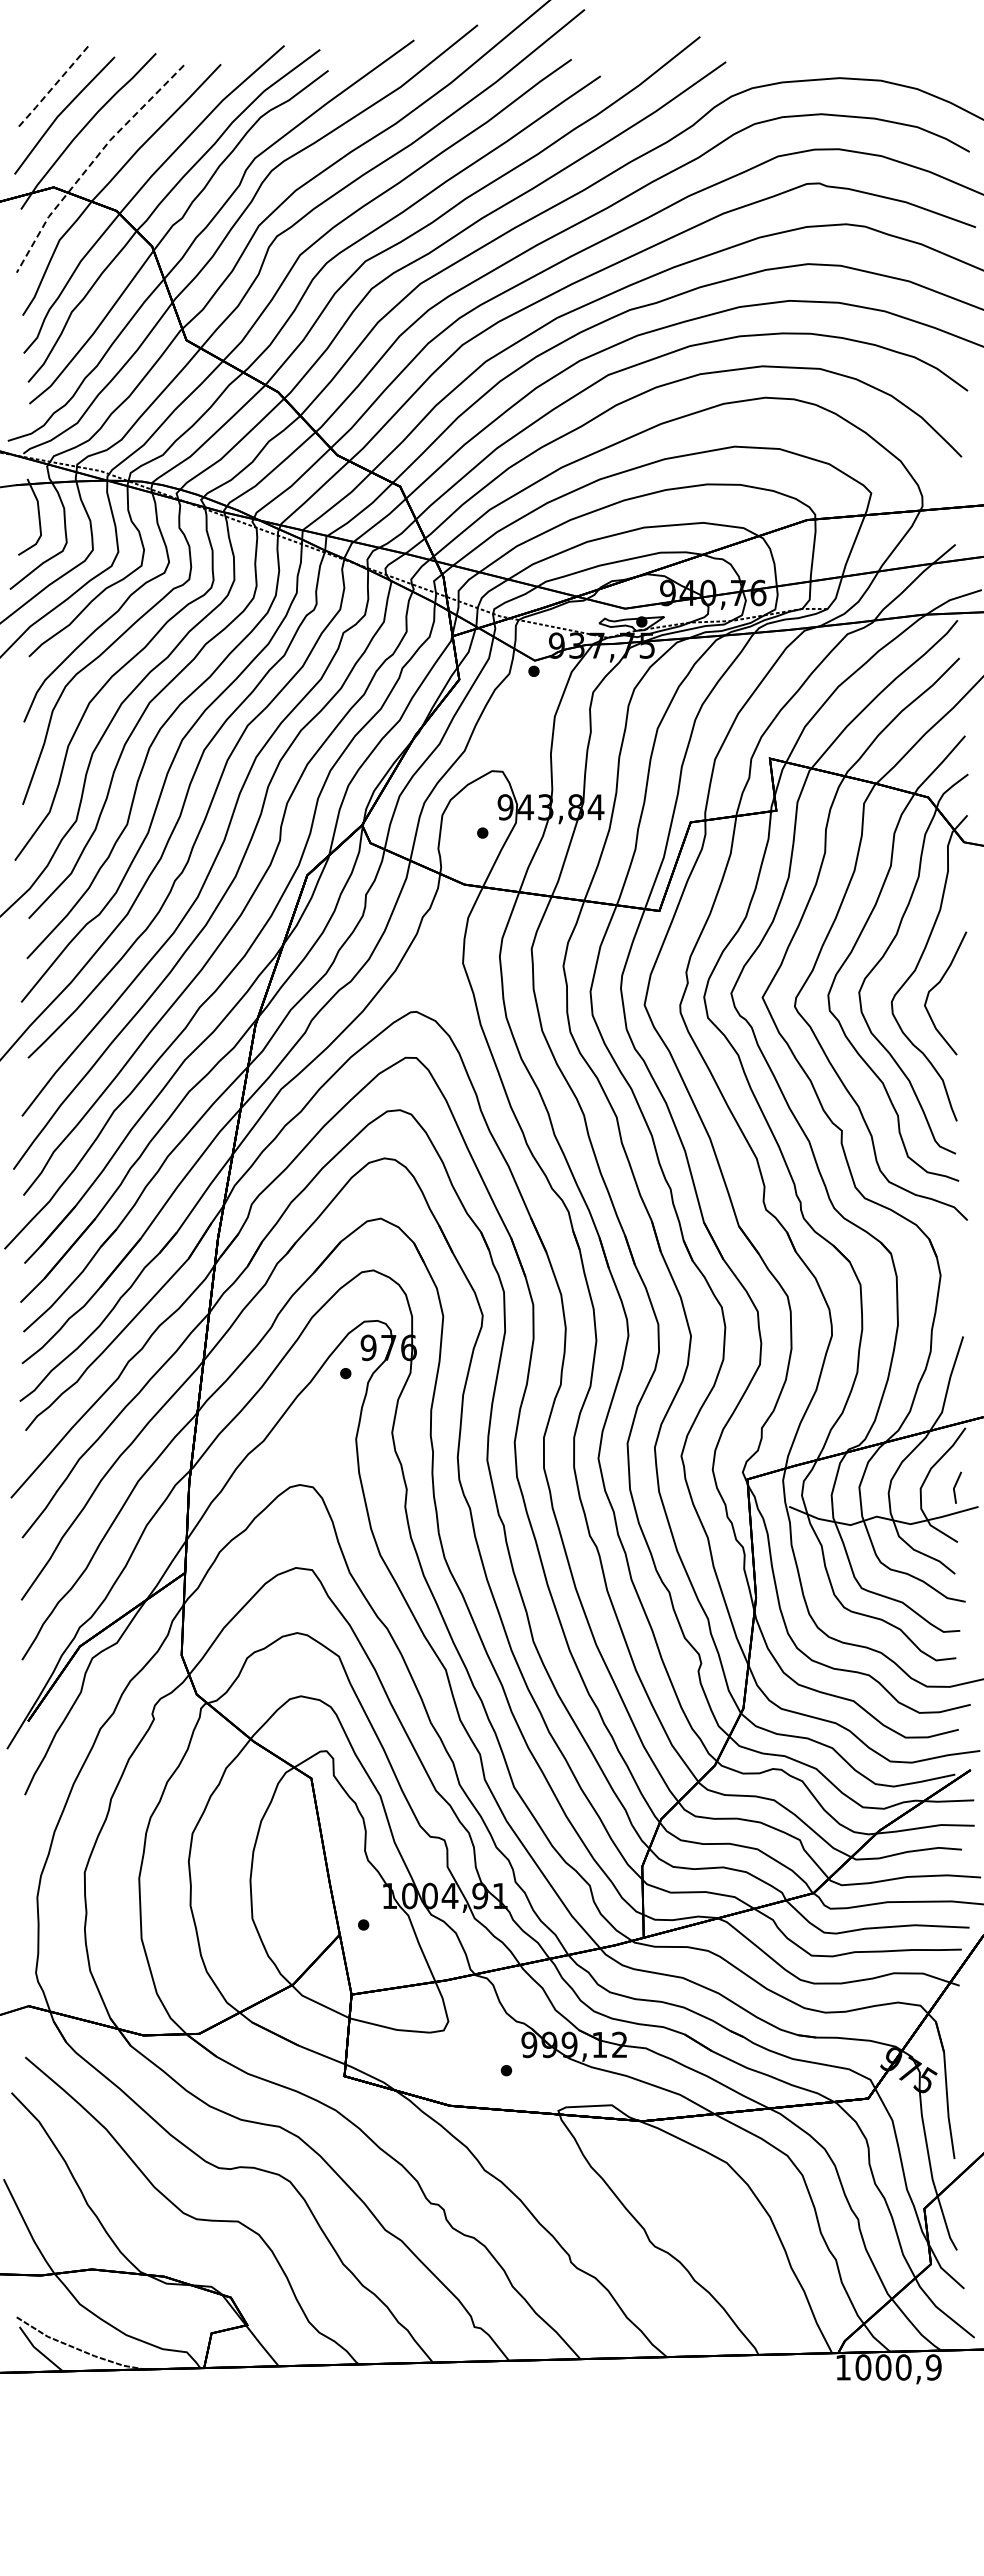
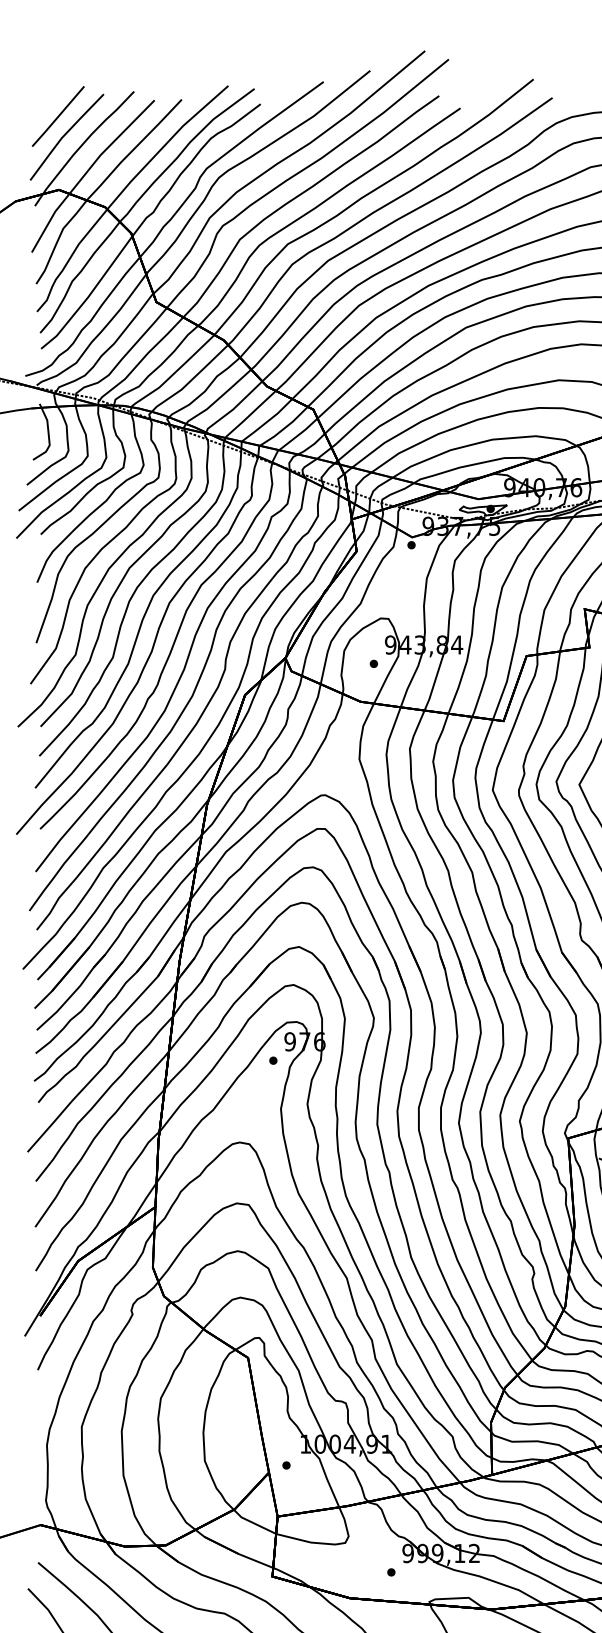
line: (52, 88) -> (58, 117), dashed -> solid
line: (91, 163) -> (86, 172), dashed -> solid

